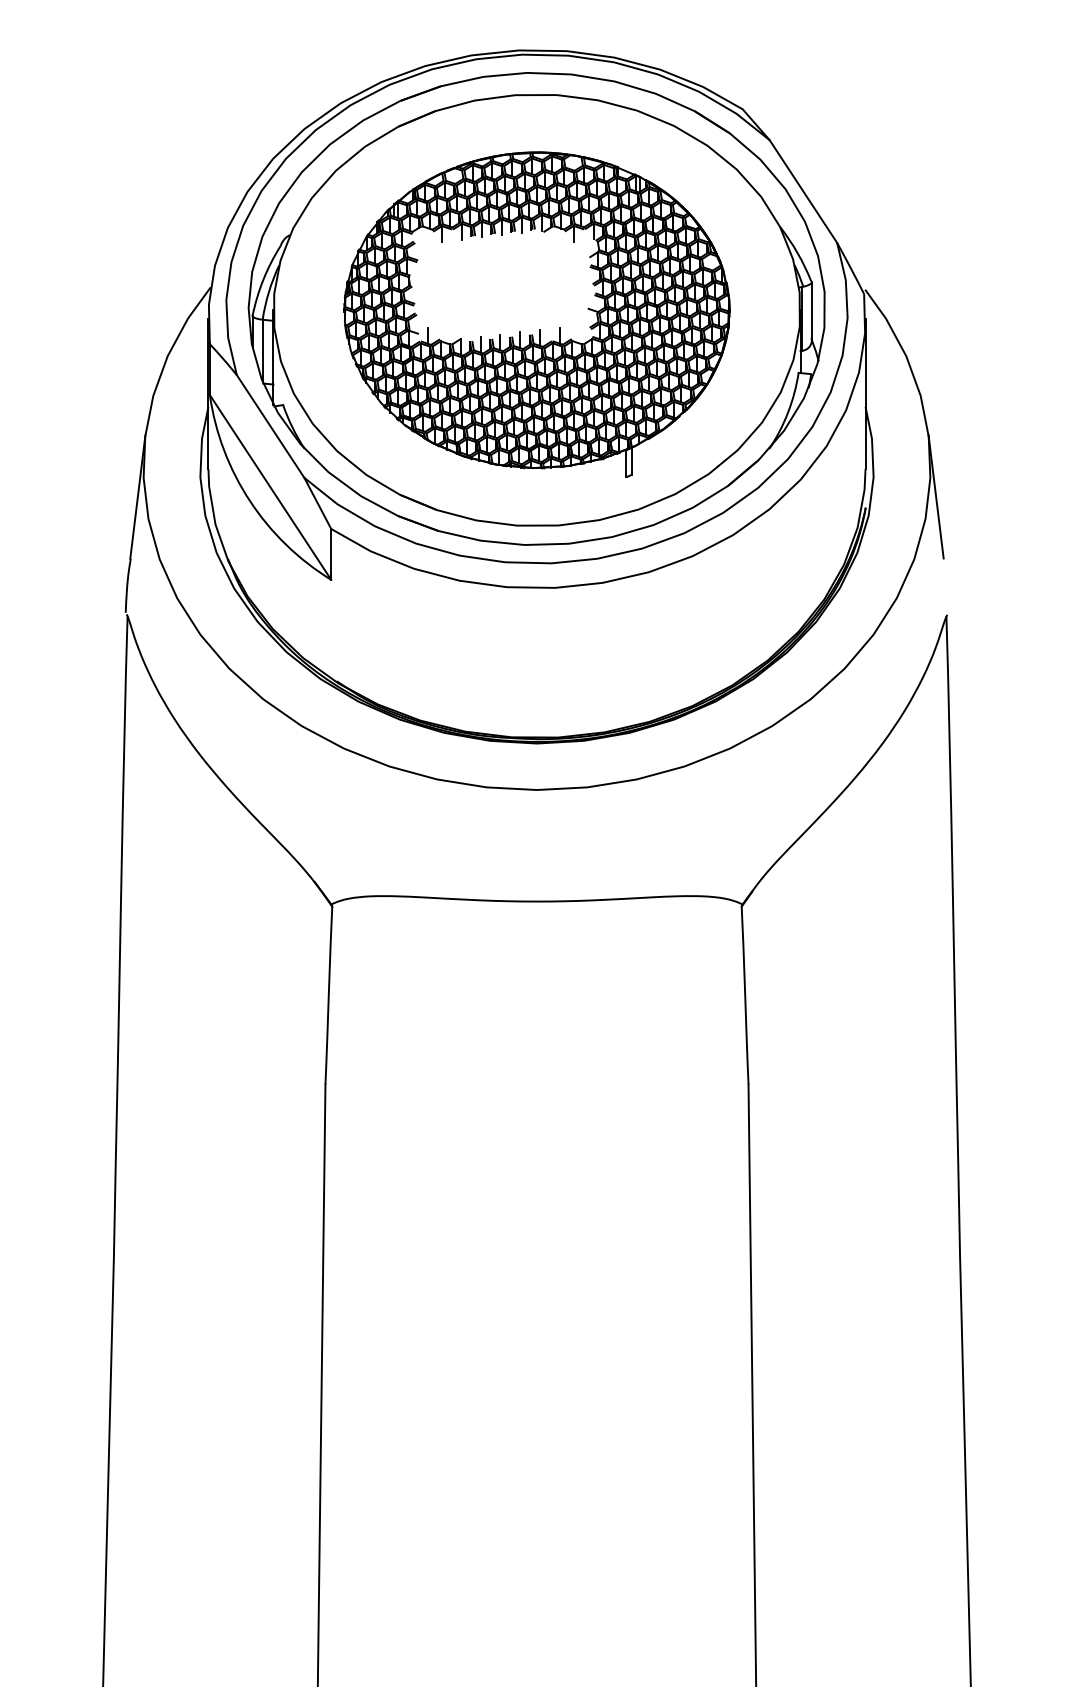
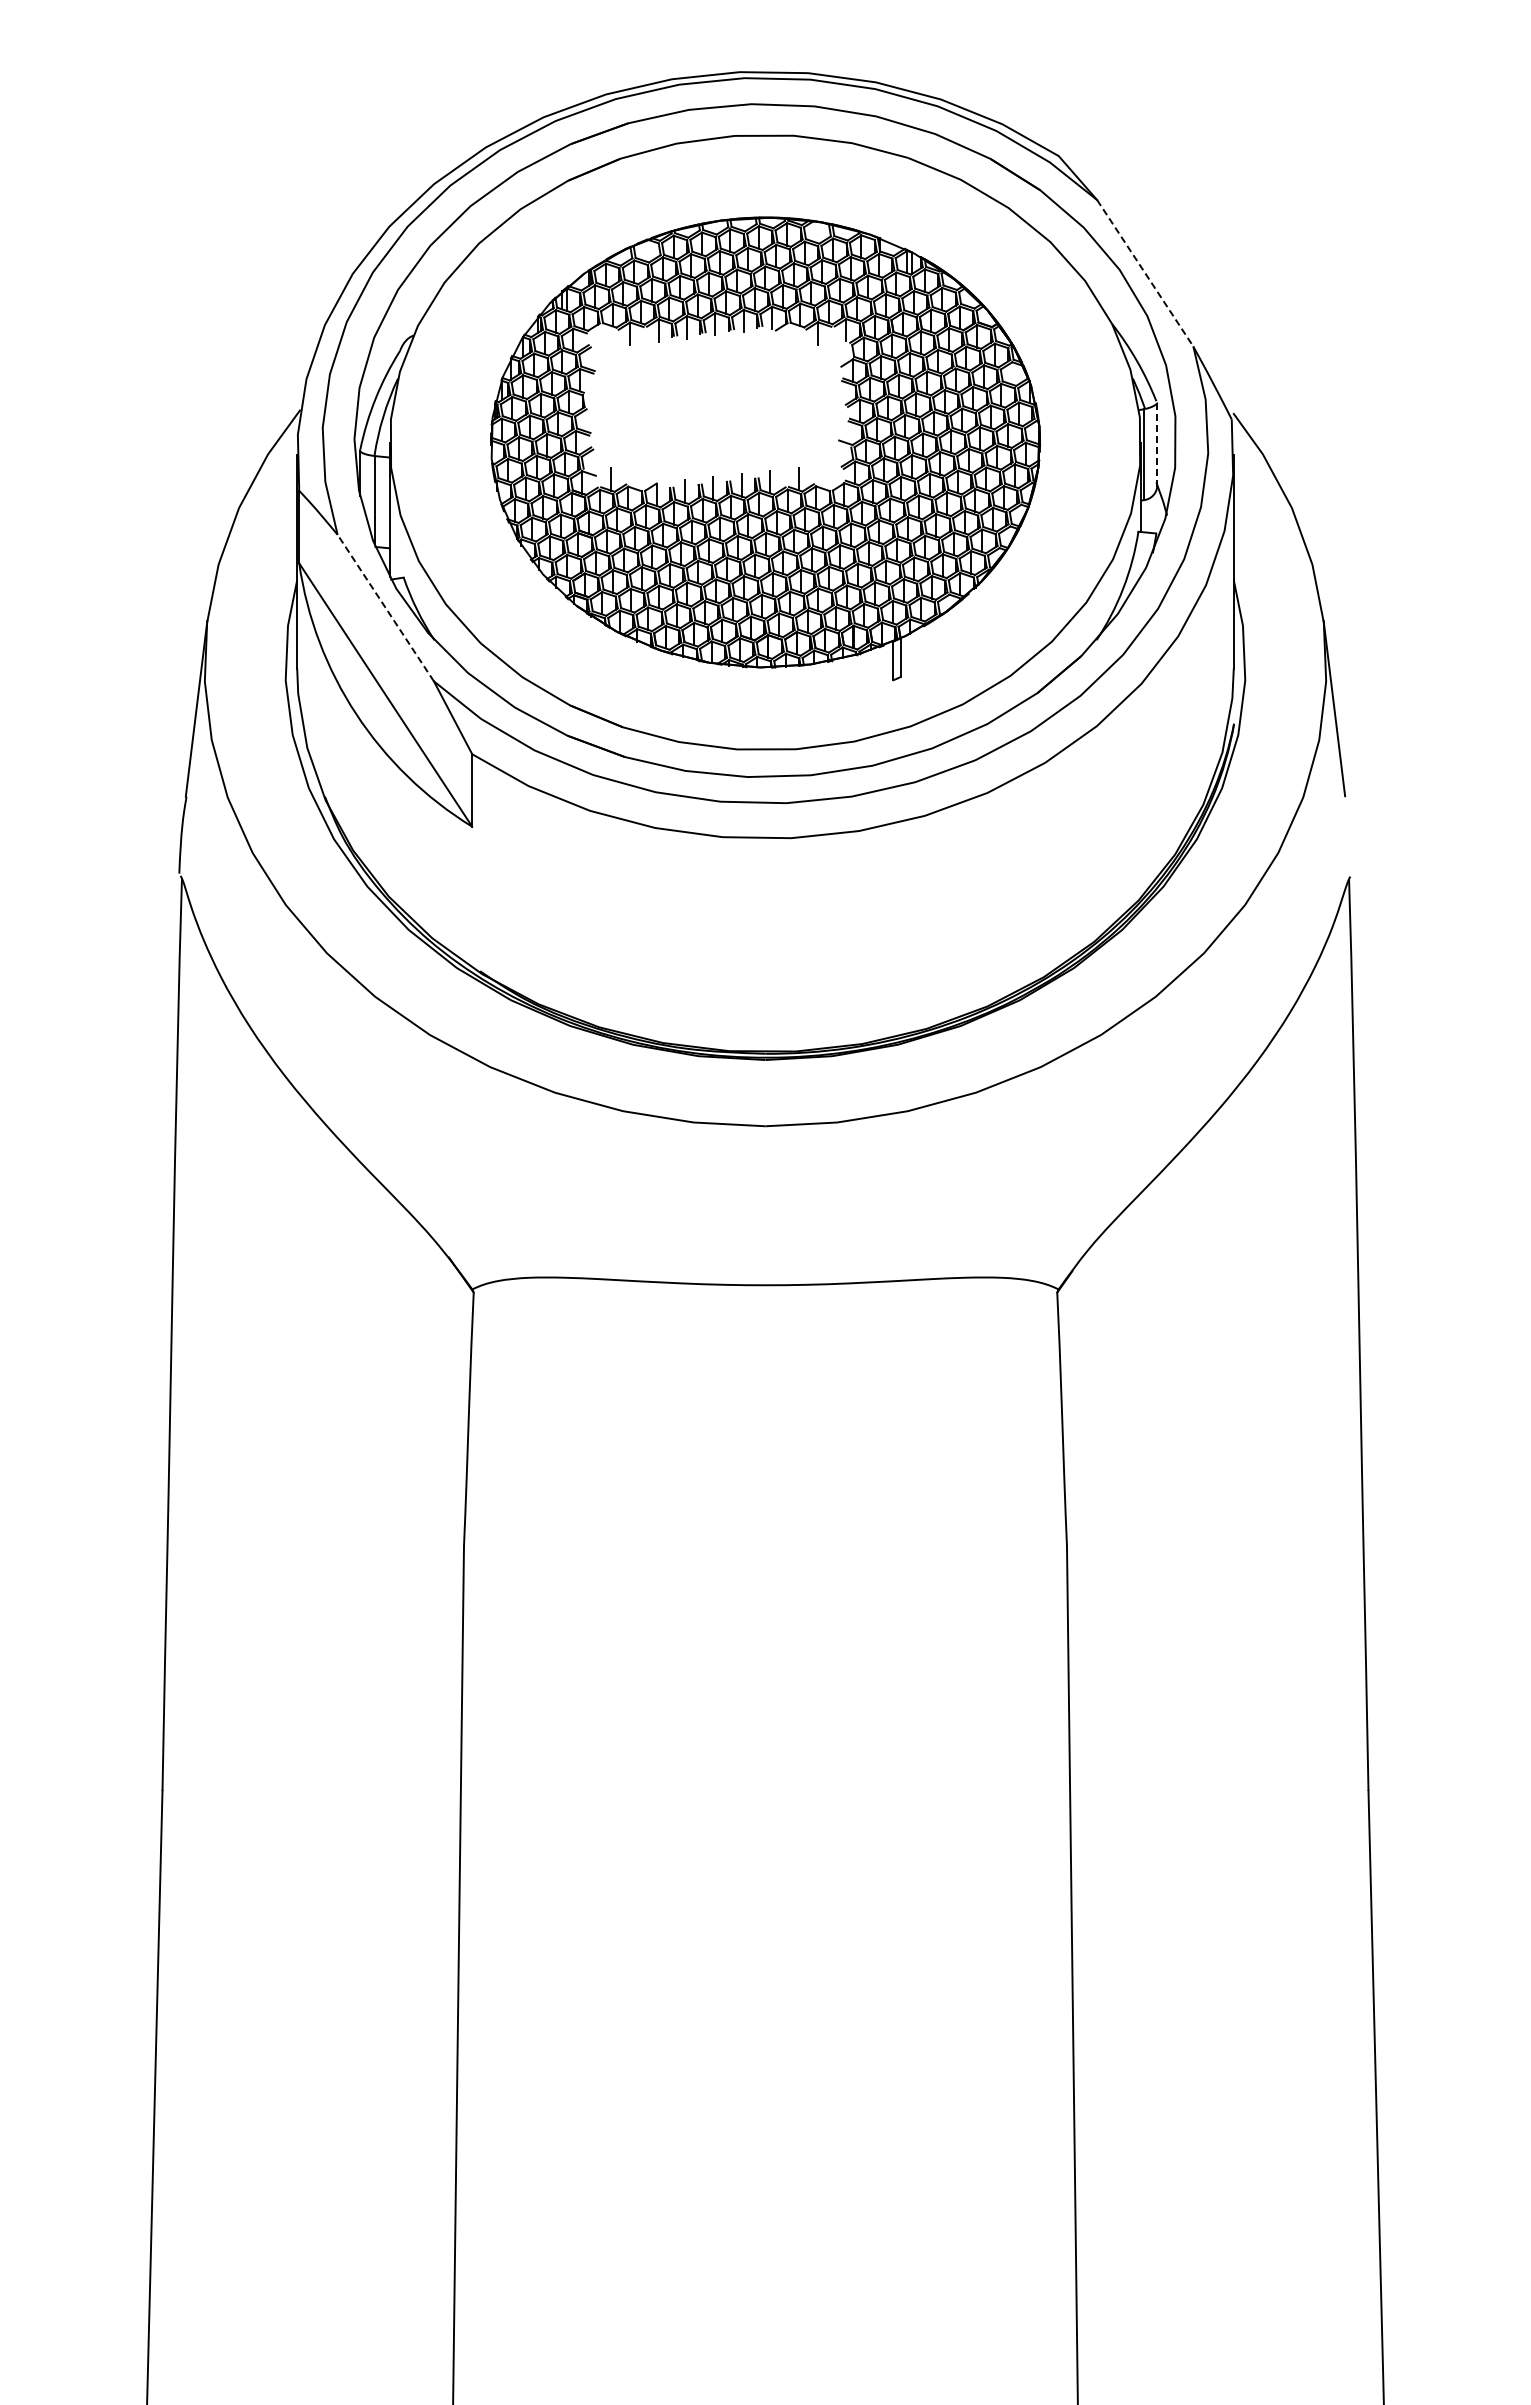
line: (803, 191) -> (1145, 273), solid -> dashed
line: (812, 311) -> (1157, 444), solid -> dashed
line: (270, 426) -> (385, 608), solid -> dashed

